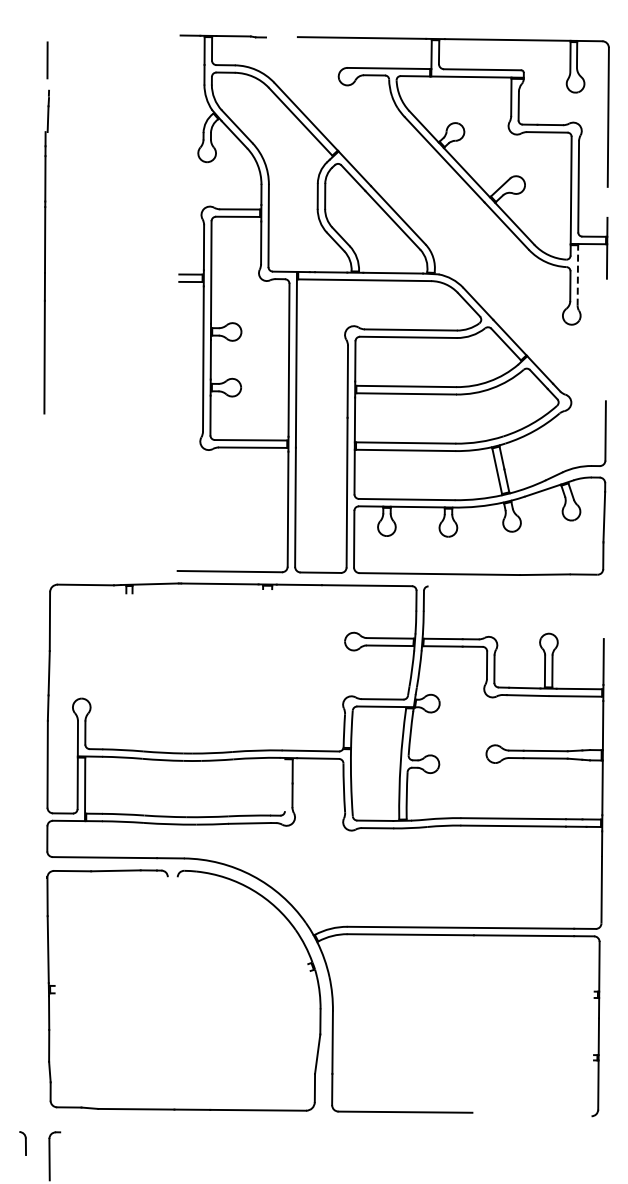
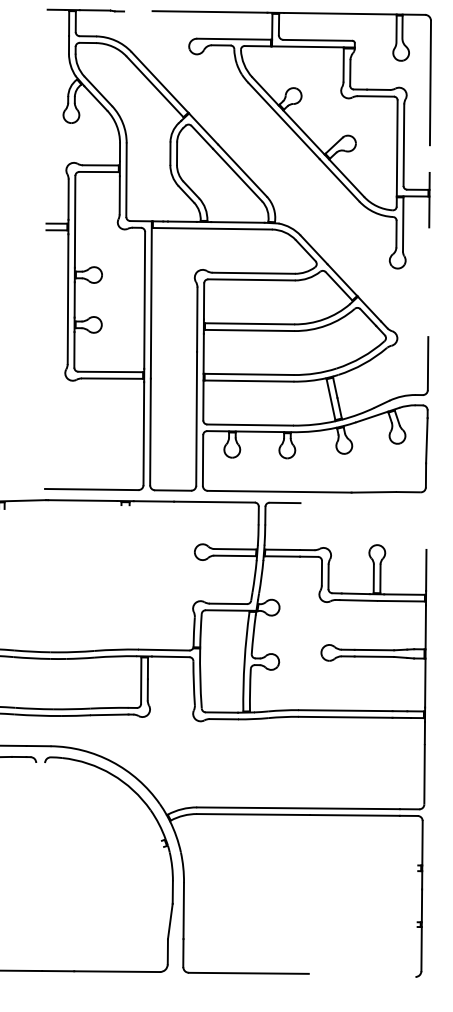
line: (577, 274) -> (402, 223), dashed -> solid
line: (445, 586) -> (284, 502), added
line: (284, 785) -> (140, 680), added

